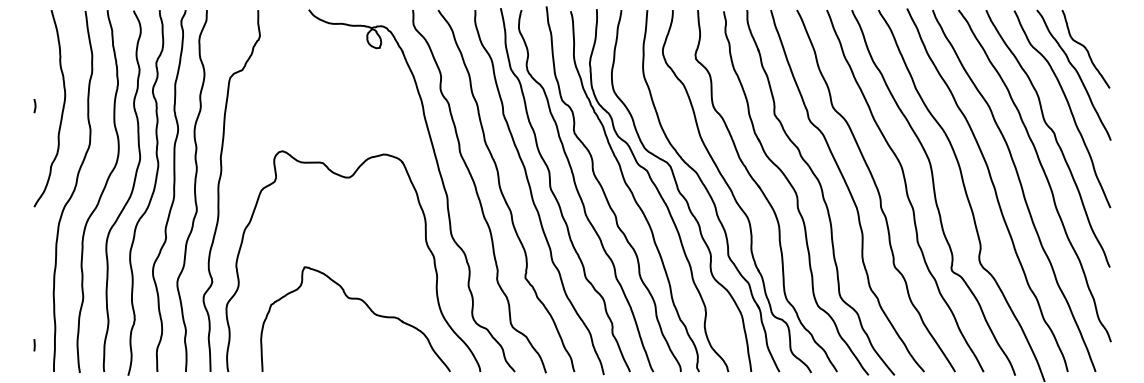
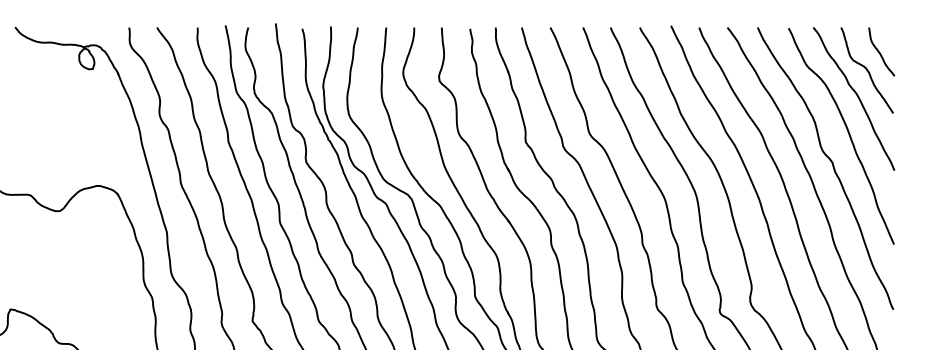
curve: (1097, 32) -> (879, 52), added

